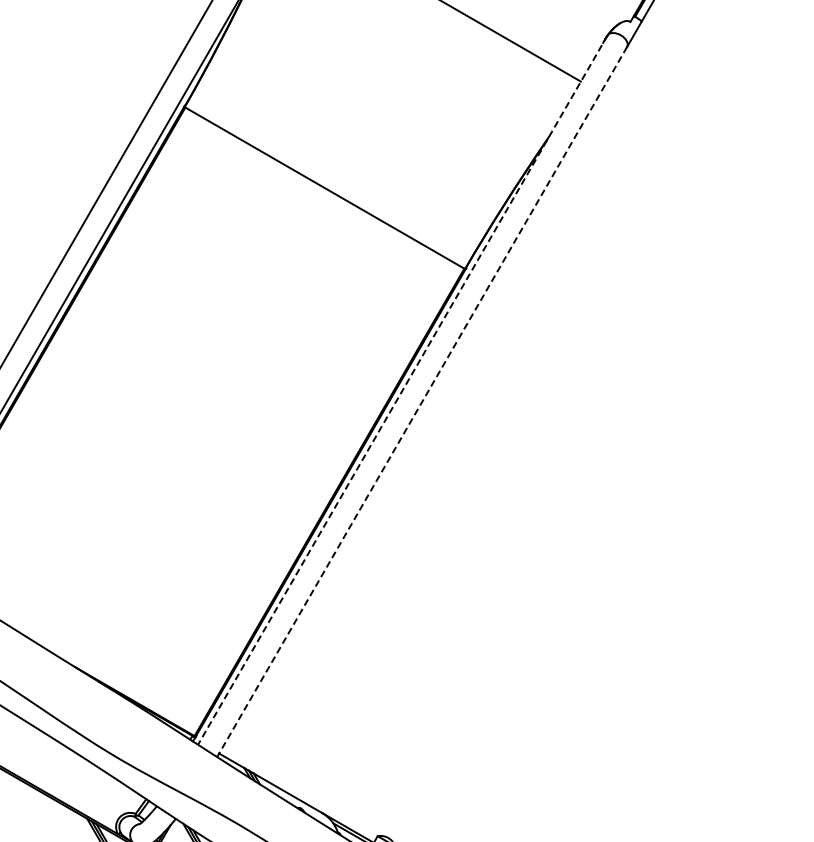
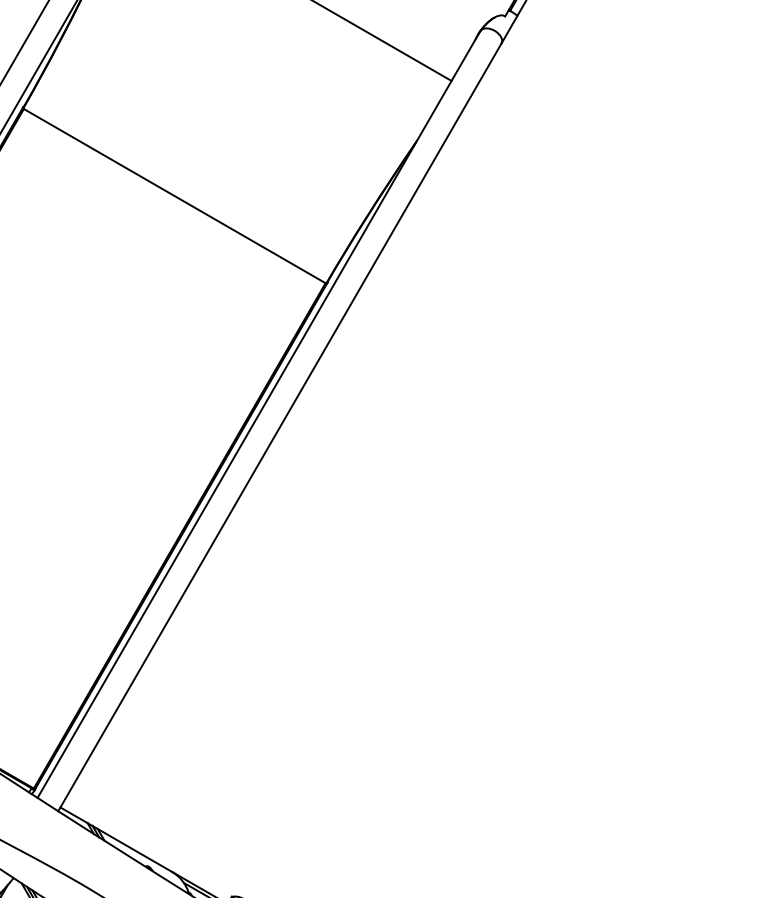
line: (402, 390) -> (258, 414), dashed -> solid
line: (422, 402) -> (280, 427), dashed -> solid

